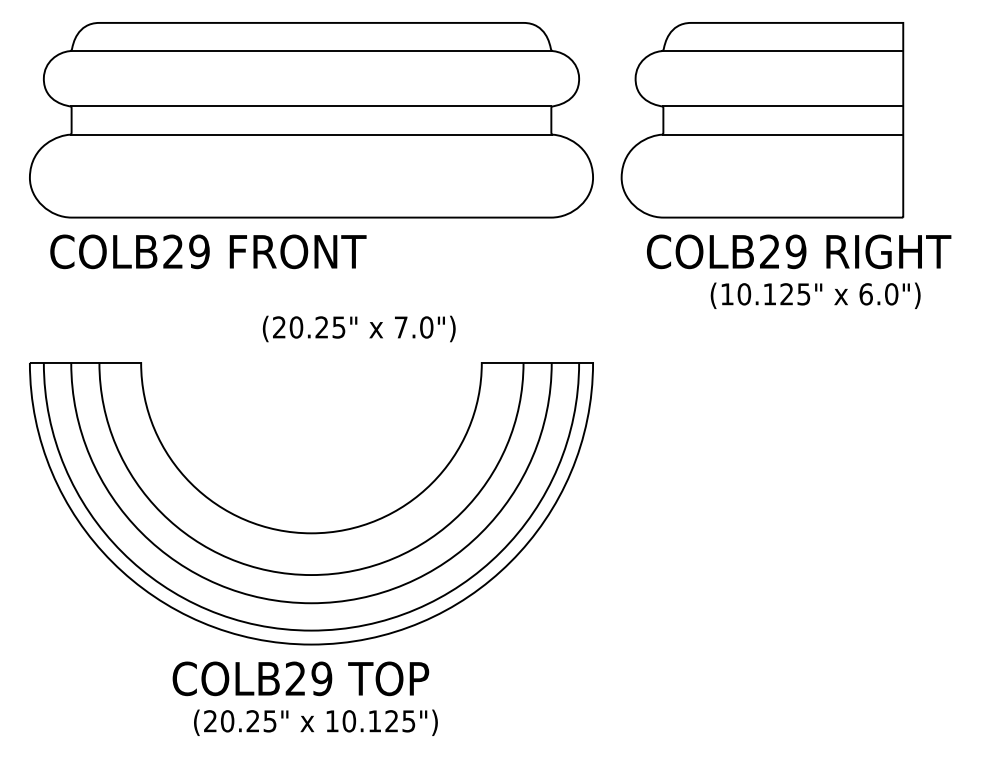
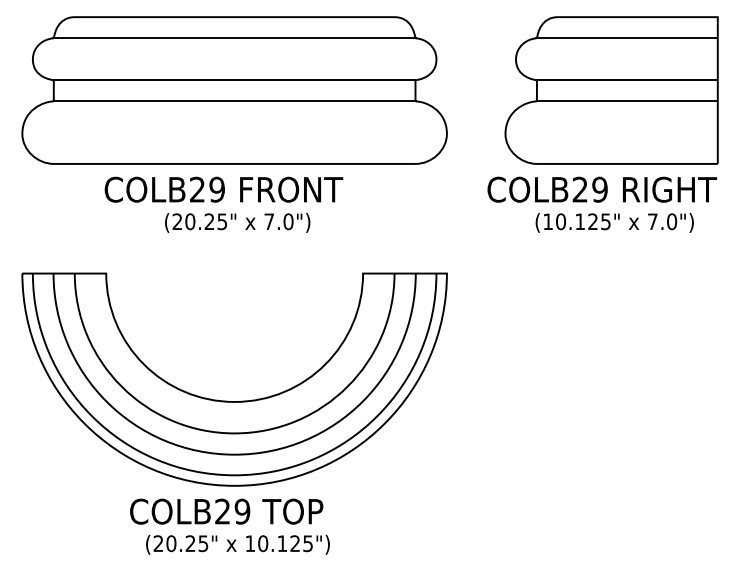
part: (762, 120) -> (611, 90), moved
text: (207, 251) -> (223, 189), moved
text: (865, 293) -> (652, 221), 6.0") -> 7.0")
text: (359, 328) -> (237, 222), moved

